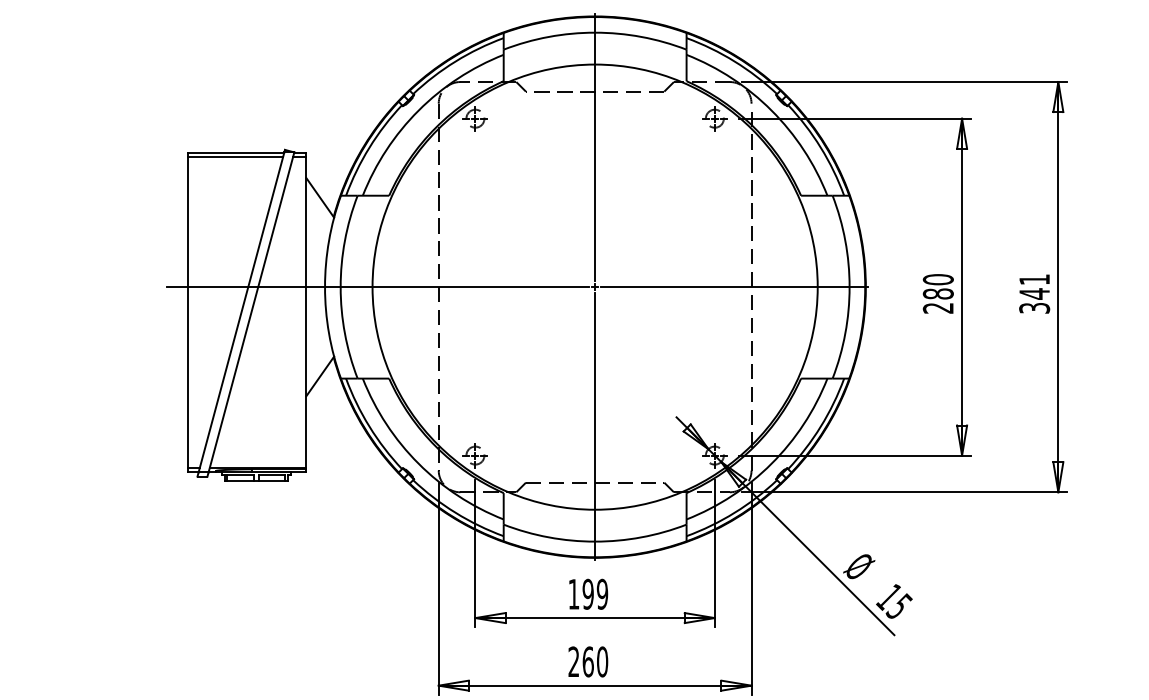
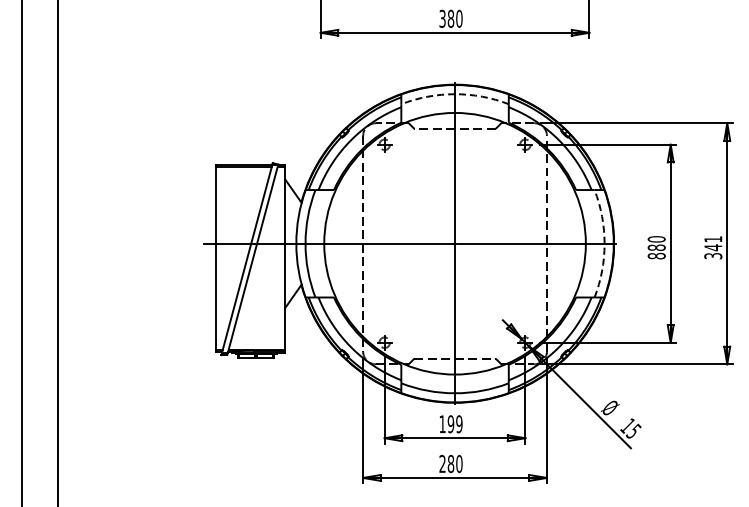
arc: (595, 33) -> (455, 94), solid -> dashed
arc: (849, 286) -> (604, 243), solid -> dashed
text: (937, 307) -> (656, 255), 280 -> 880
text: (587, 661) -> (450, 463), 260 -> 280

